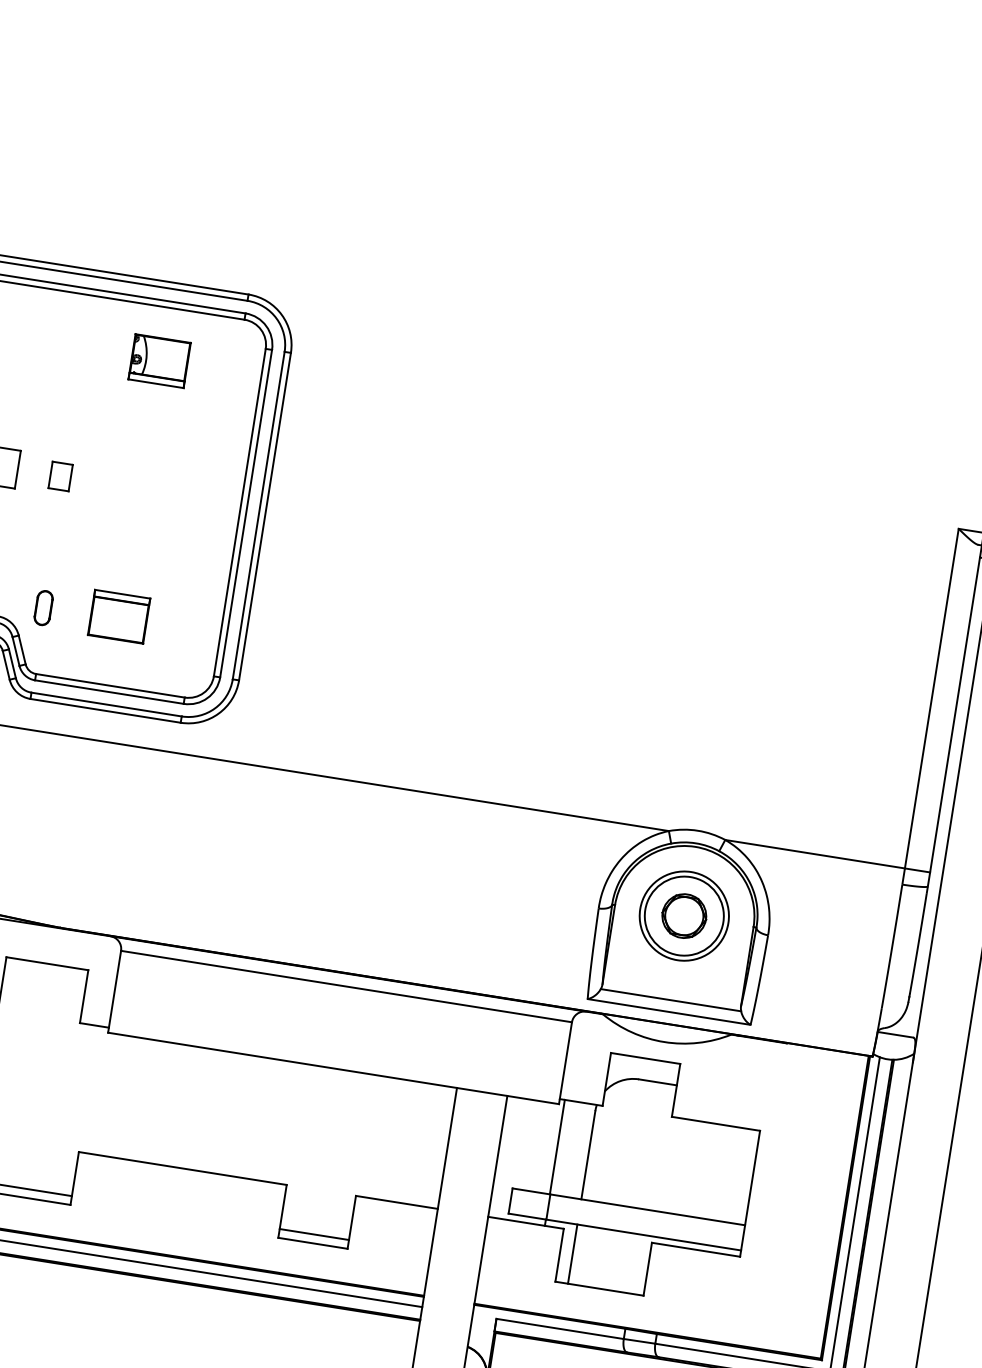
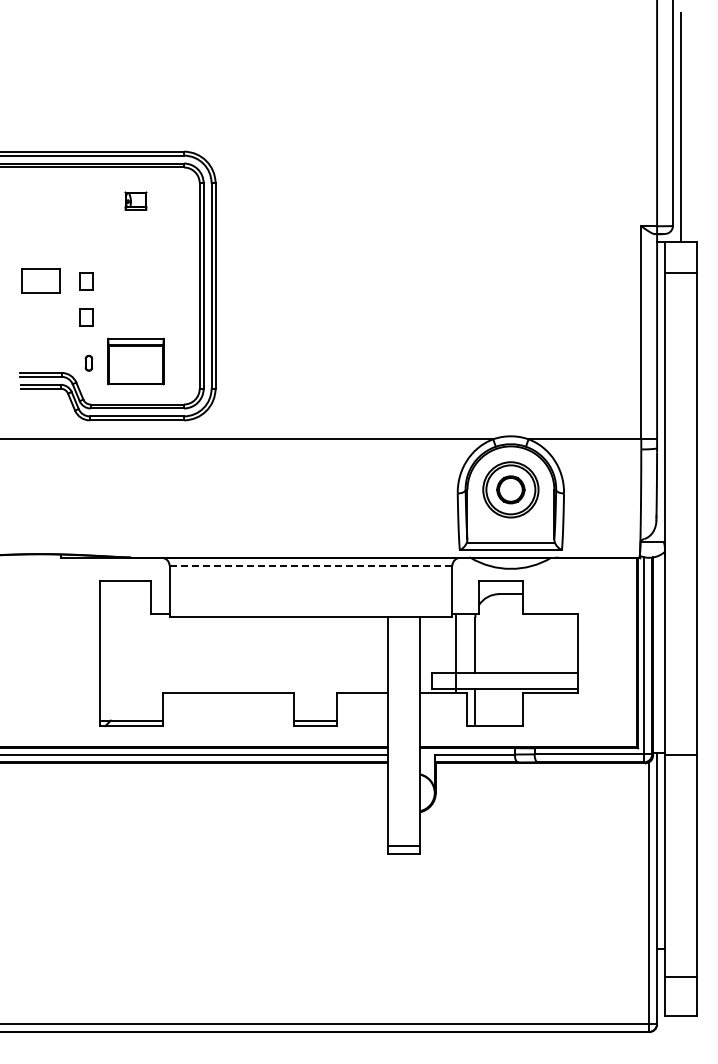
part: (159, 360) -> (135, 200), size x0.6
part: (51, 534) -> (86, 317), added
part: (43, 606) -> (88, 362), size x0.7
part: (118, 616) -> (135, 361), size x1.6
line: (345, 986) -> (310, 565), solid -> dashed

